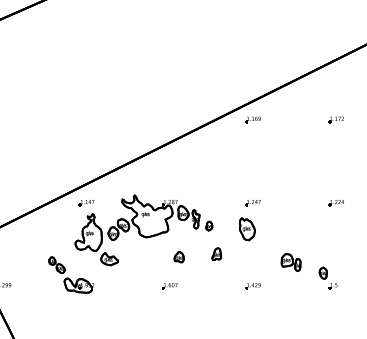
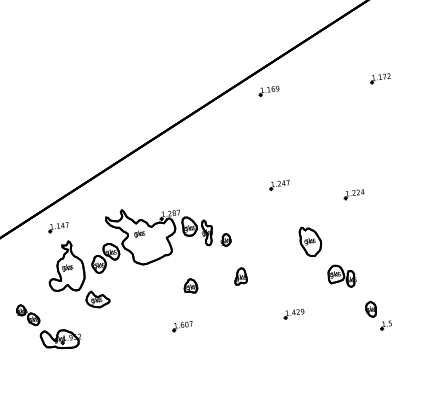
part: (252, 203) -> (278, 185), moved
part: (335, 203) -> (353, 195), moved
part: (247, 229) -> (310, 241), moved
part: (327, 277) -> (377, 314), moved

